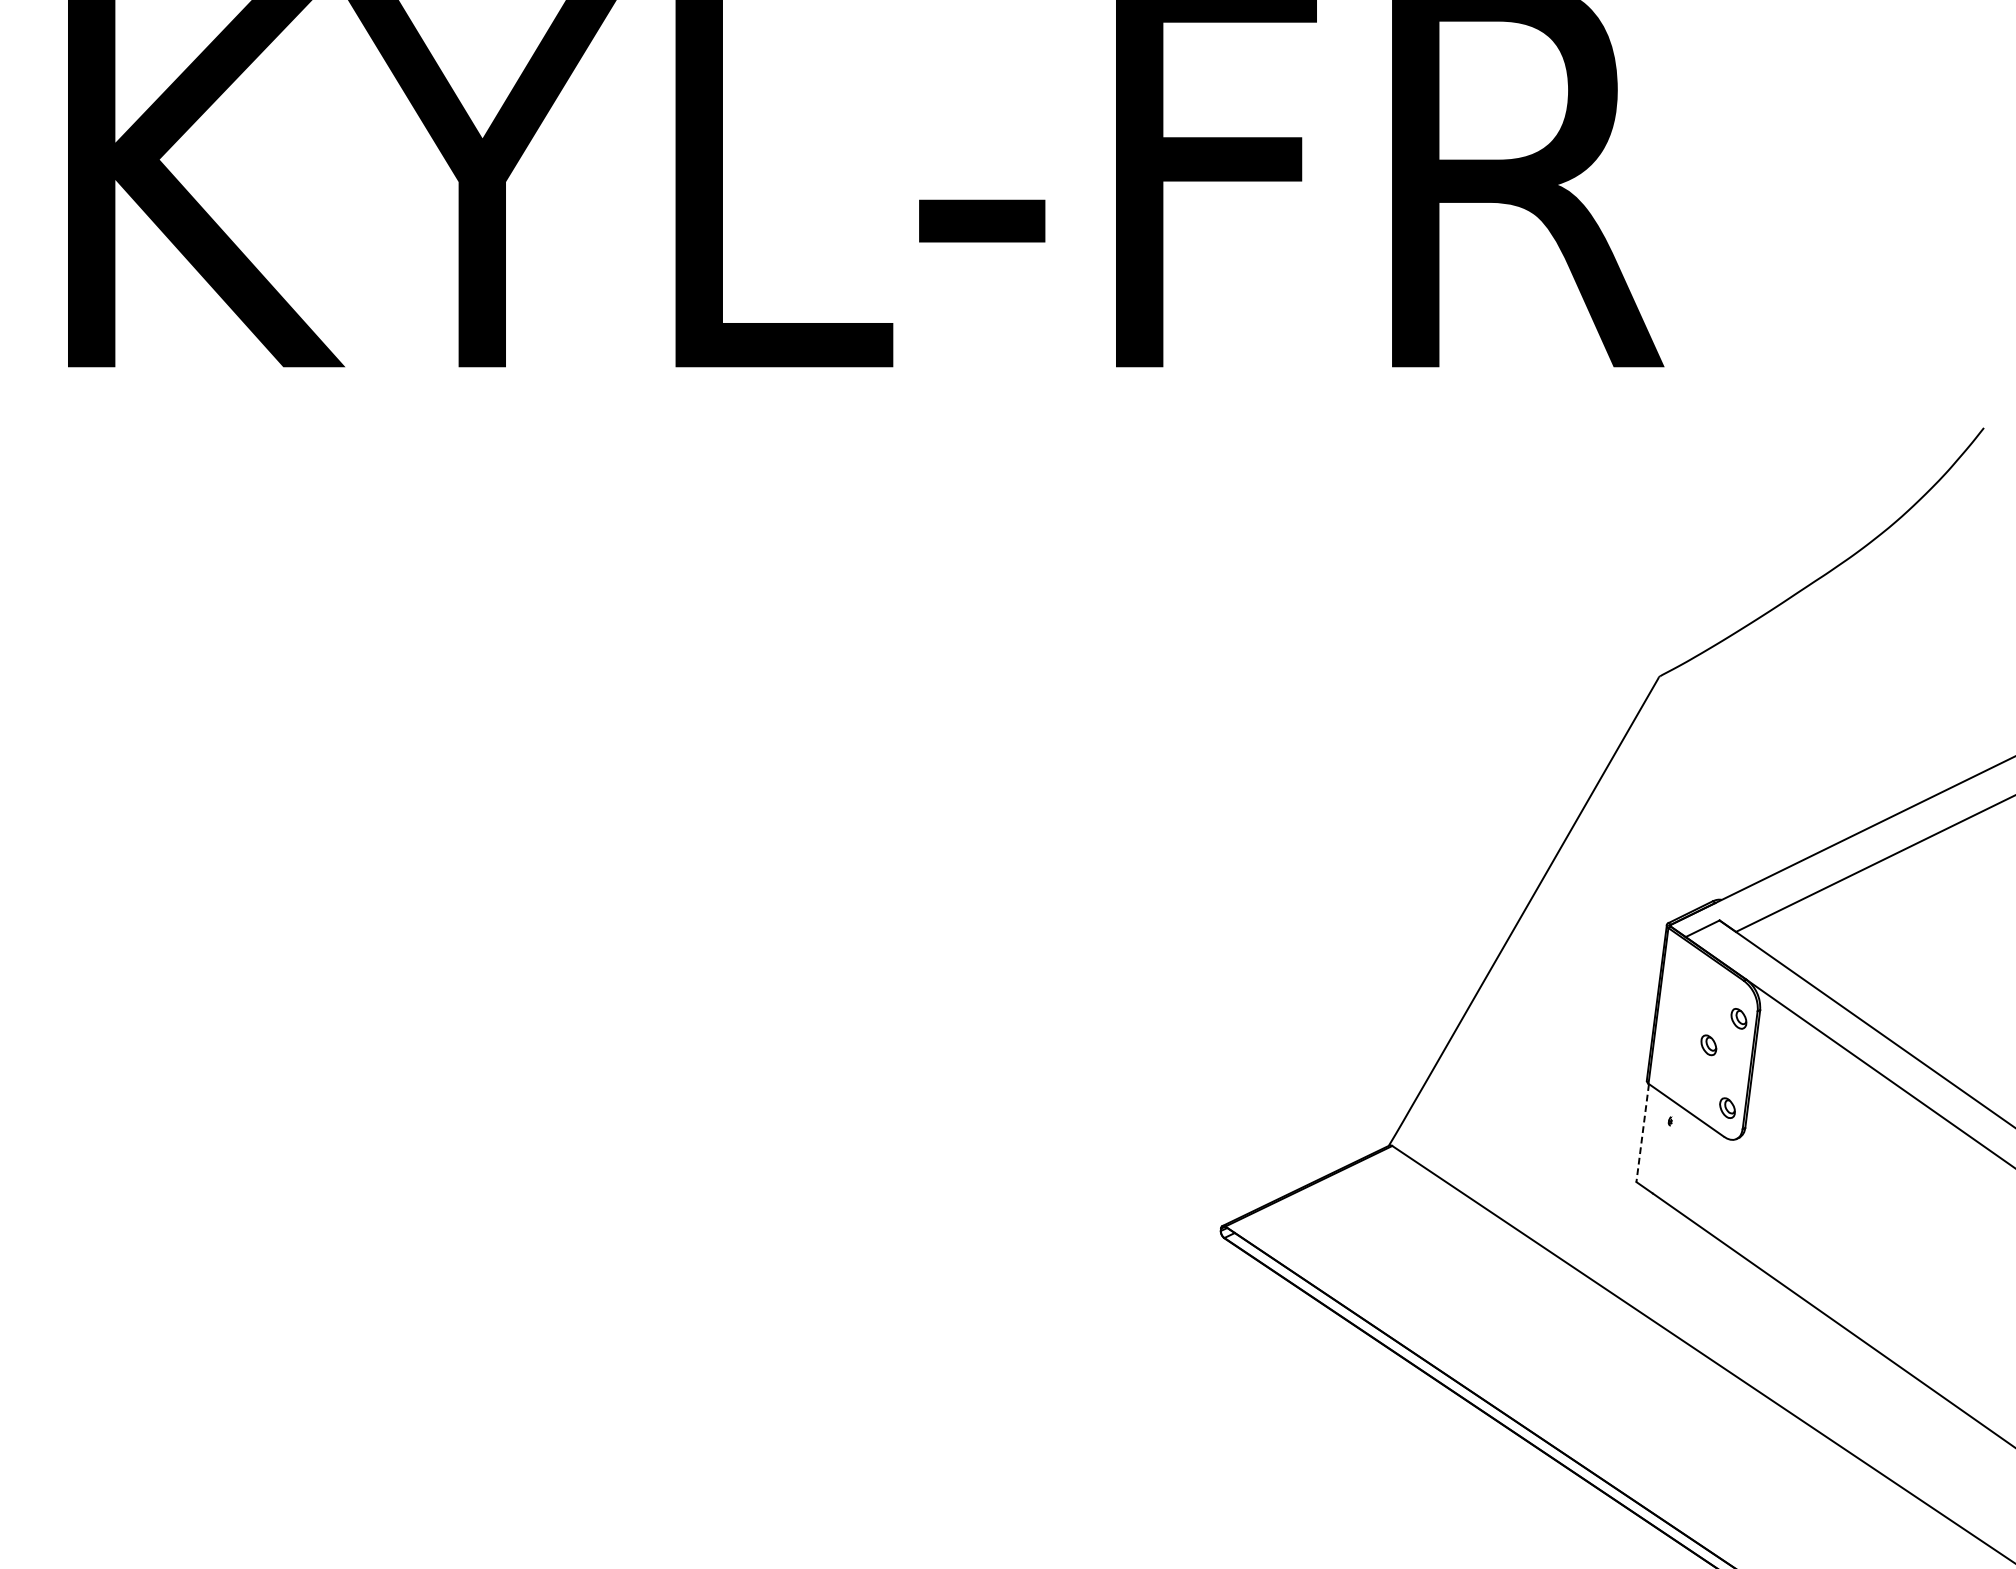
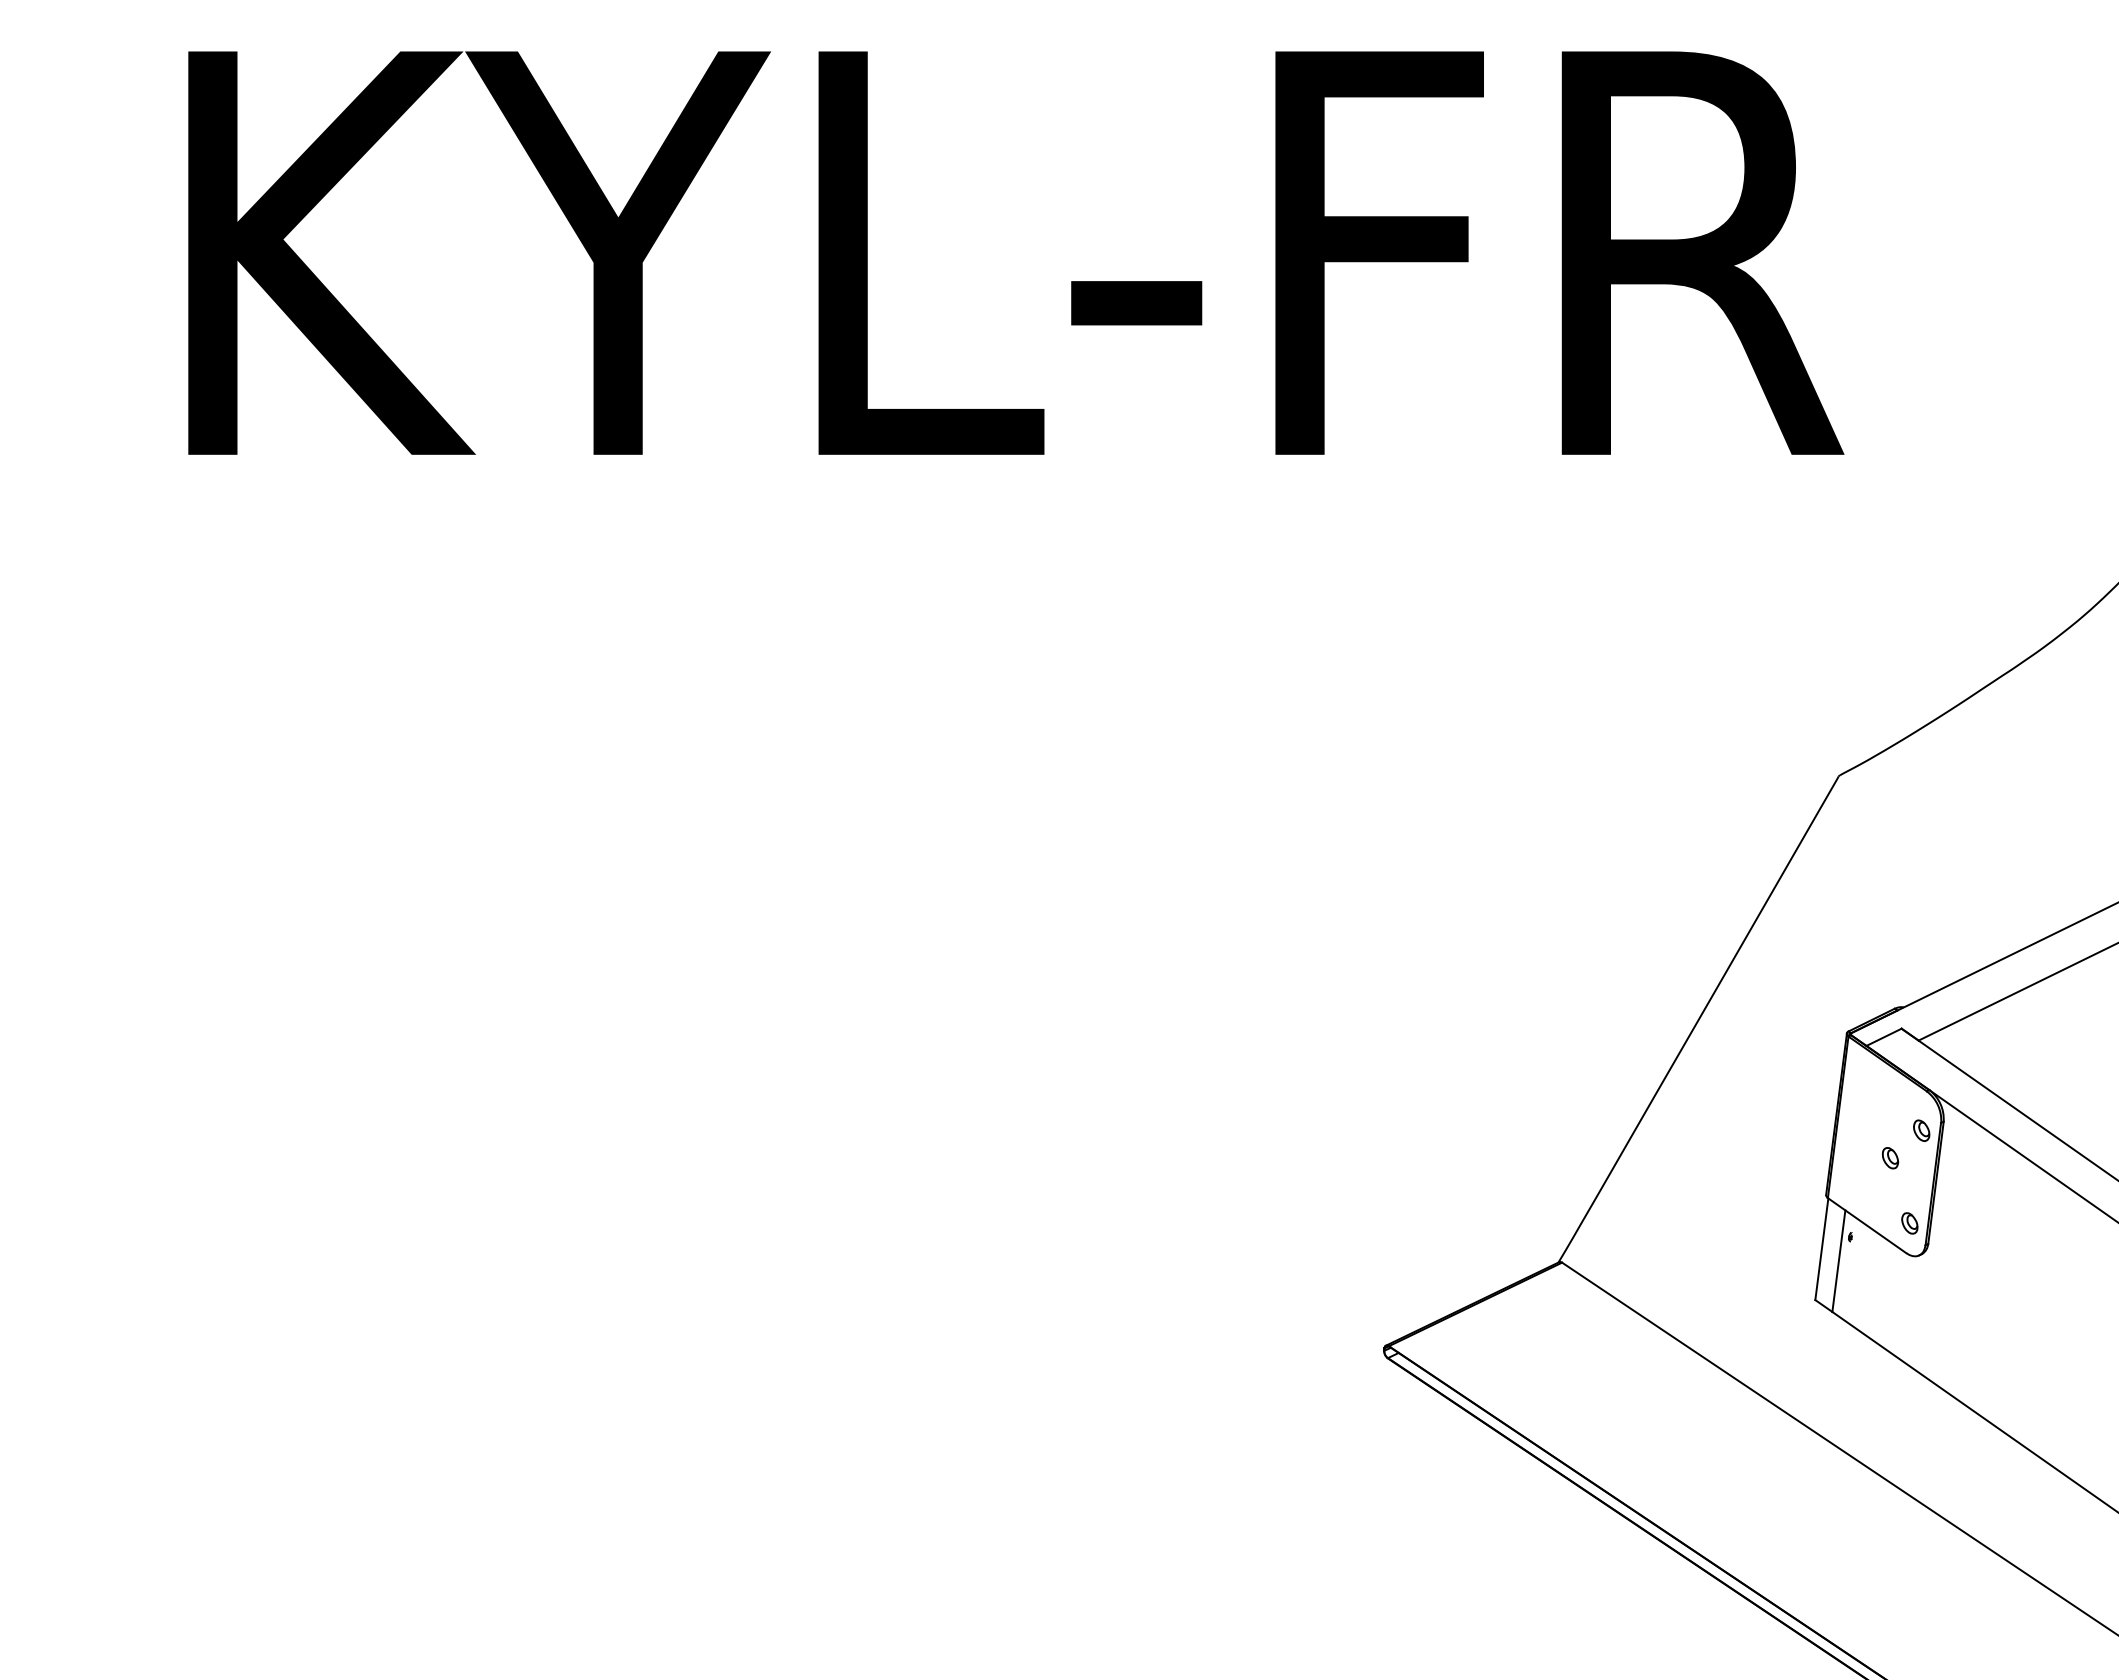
line: (1642, 1133) -> (1821, 1249), dashed -> solid
line: (1658, 1143) -> (1838, 1260), added

